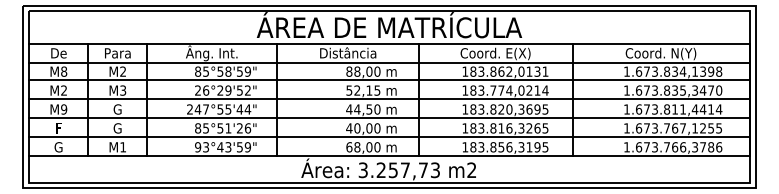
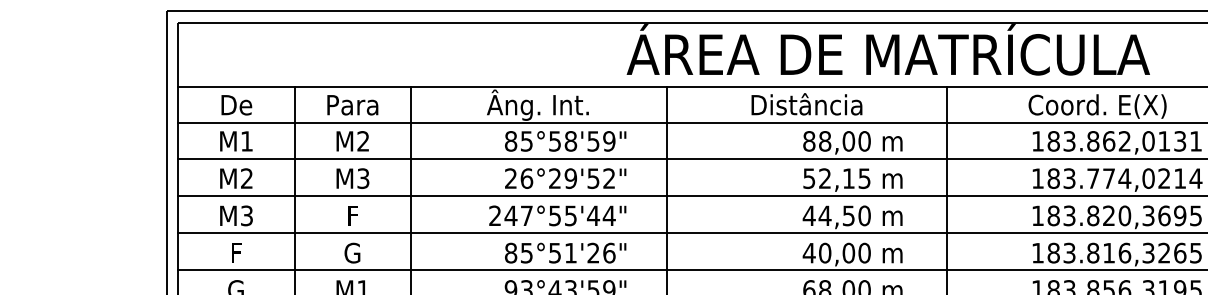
text: (64, 71) -> (247, 140), M8 -> M1
text: (64, 109) -> (247, 215), M9 -> M3
text: (117, 109) -> (352, 215), G -> F

